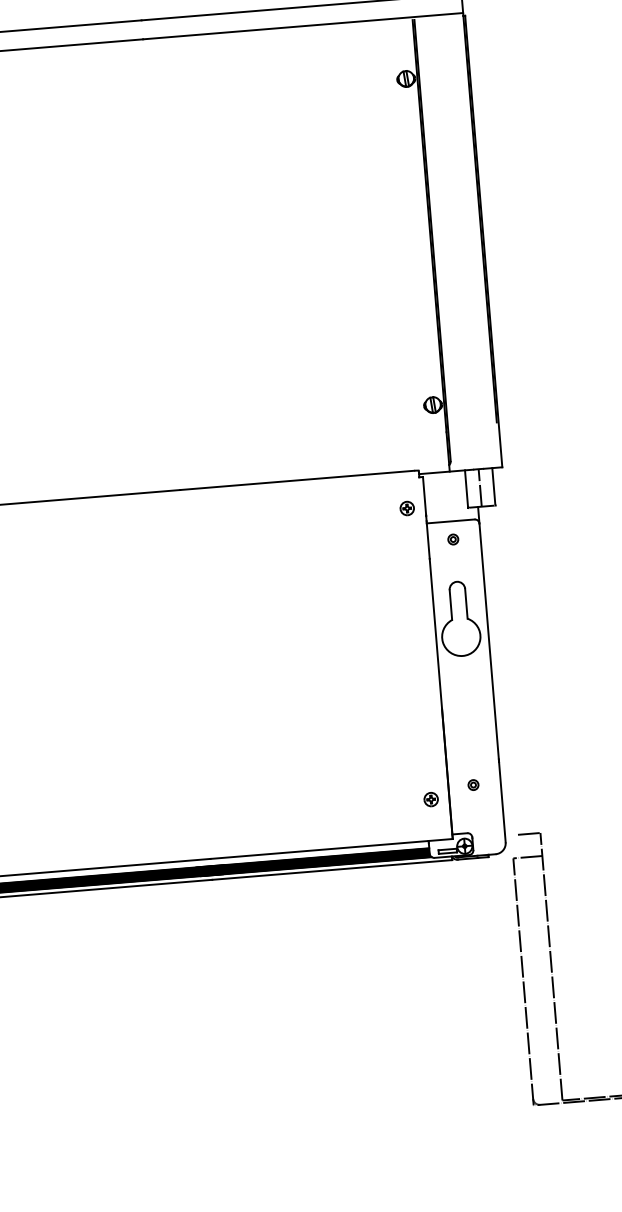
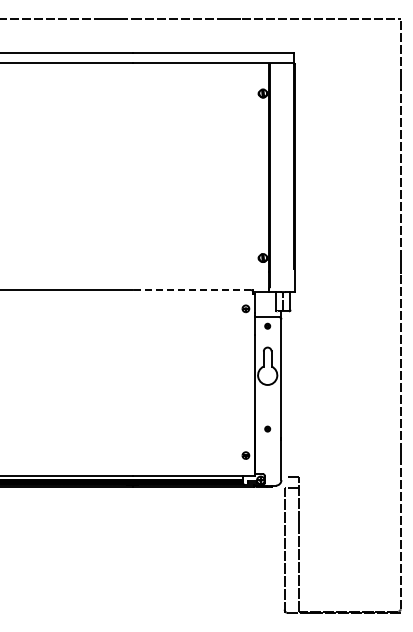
line: (296, 481) -> (191, 290), solid -> dashed
part: (473, 783) -> (267, 428), moved

